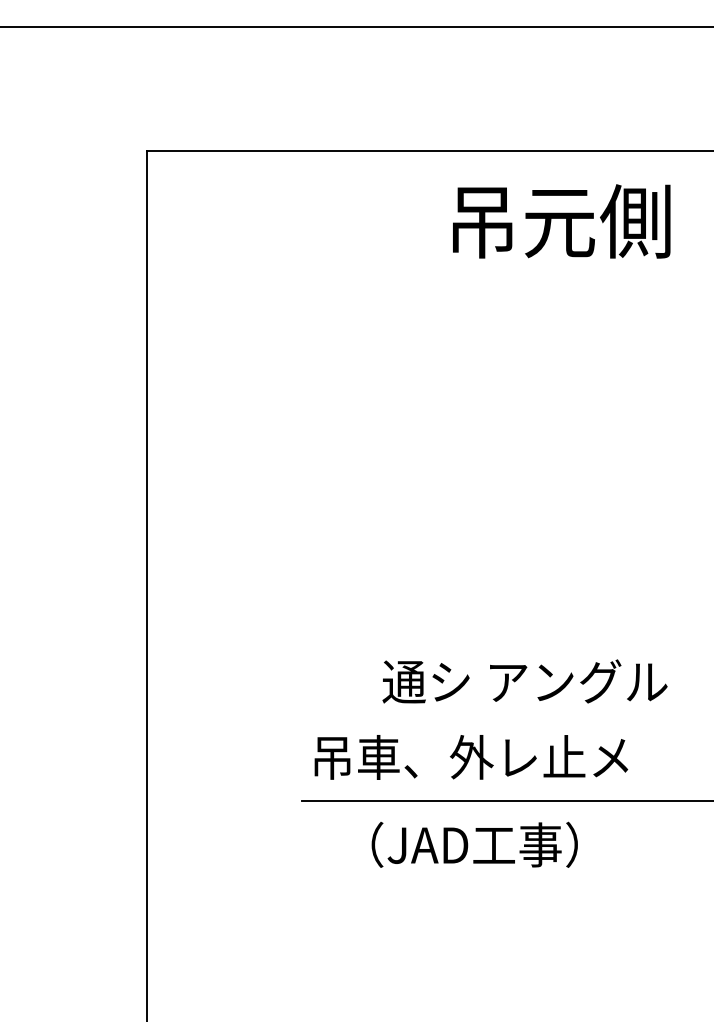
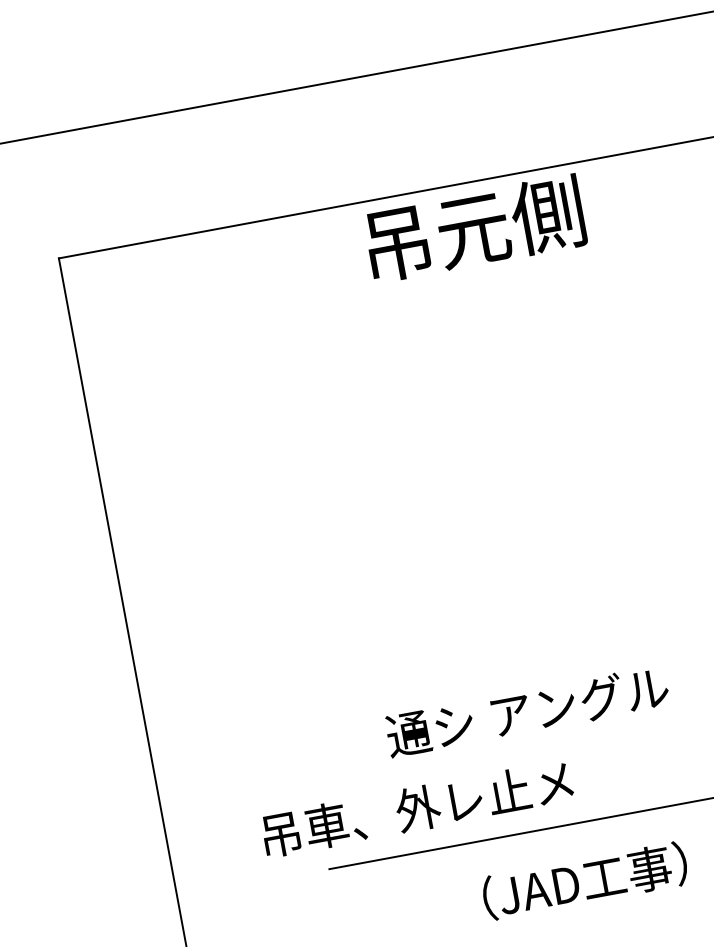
text: (561, 221) -> (475, 228), moved
text: (471, 757) -> (417, 808), moved
text: (474, 844) -> (584, 880), moved

